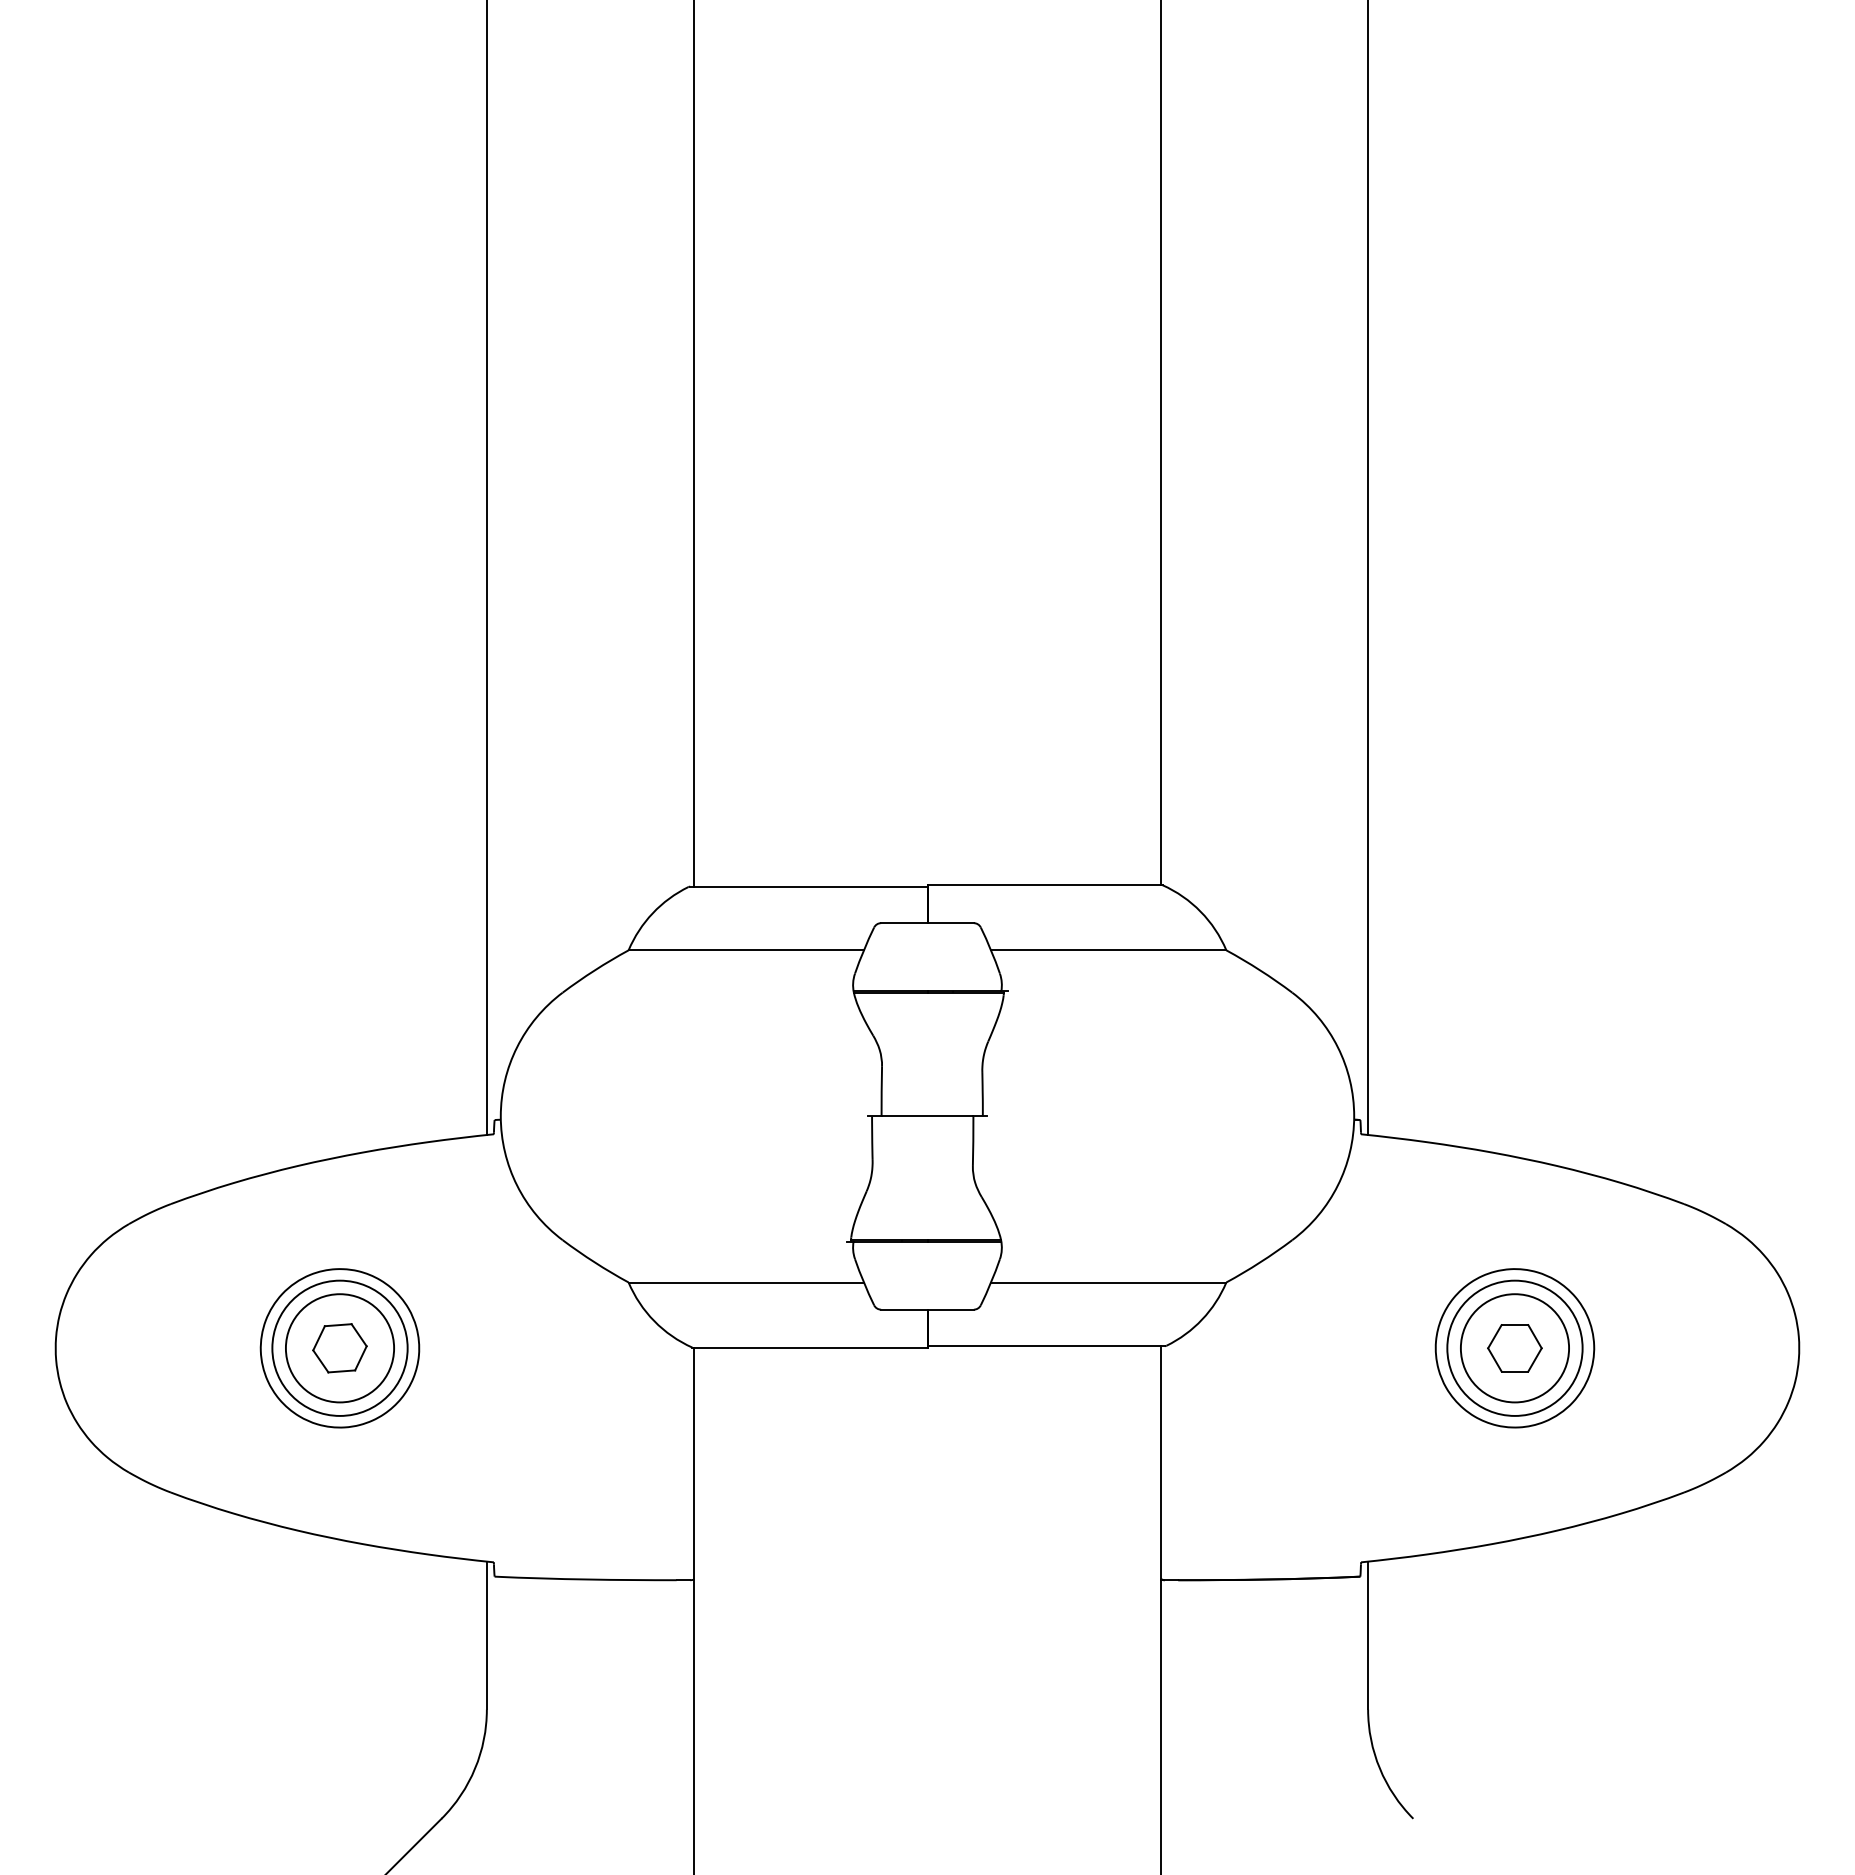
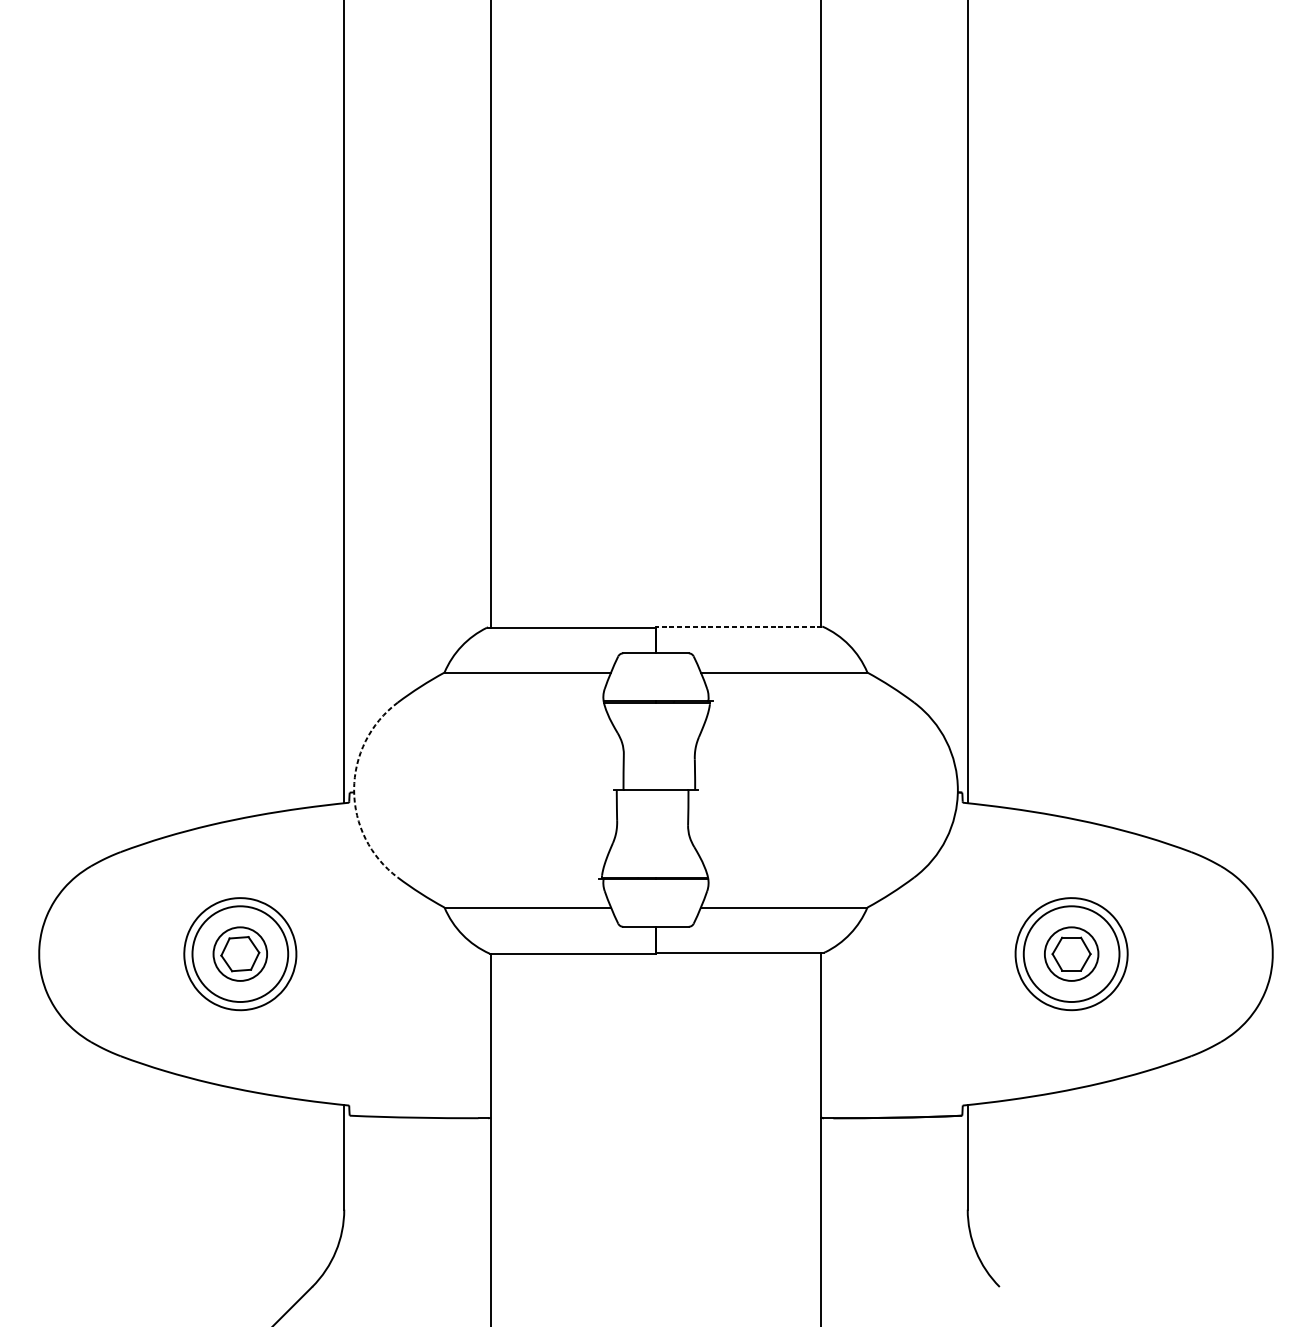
line: (1045, 885) -> (739, 626), solid -> dashed
arc: (500, 1116) -> (353, 790), solid -> dashed
circle: (339, 1348) -> (239, 954), size x0.7
circle: (1514, 1348) -> (1071, 954), size x0.7

